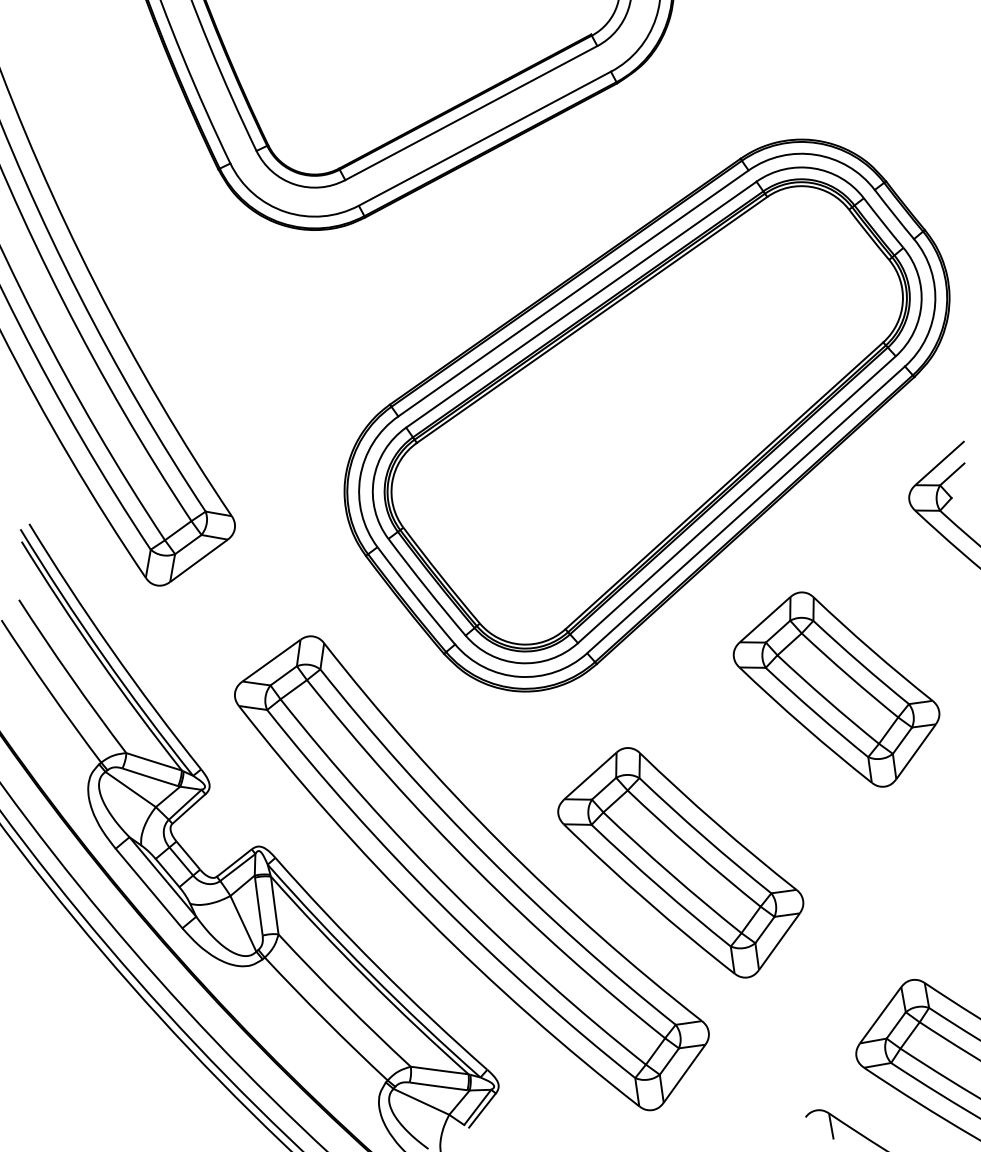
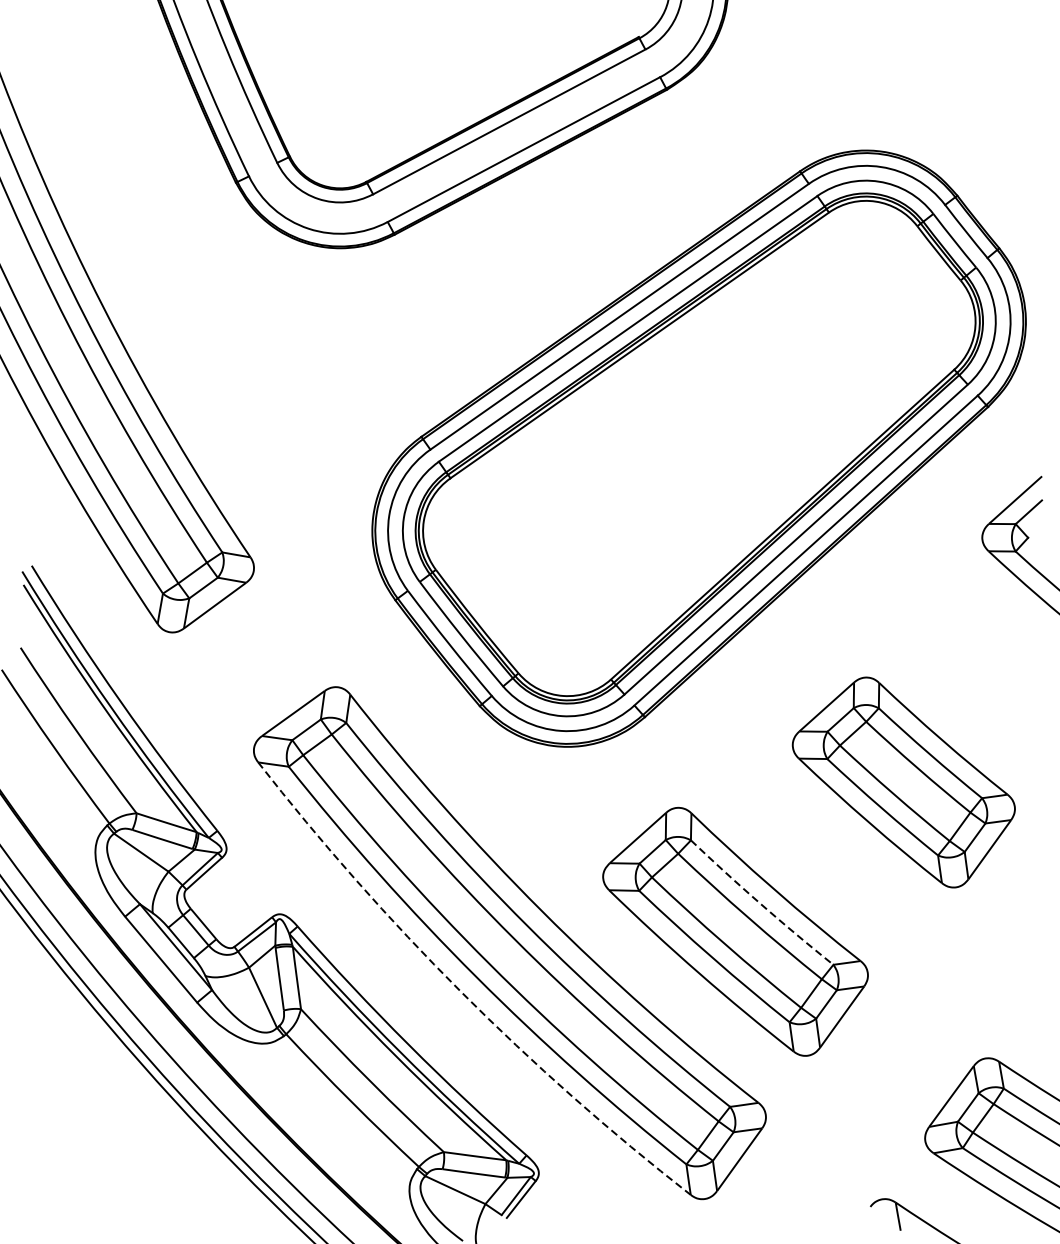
part: (836, 689) -> (903, 782), moved
arc: (704, 837) -> (761, 904), solid -> dashed
arc: (426, 918) -> (460, 992), solid -> dashed

